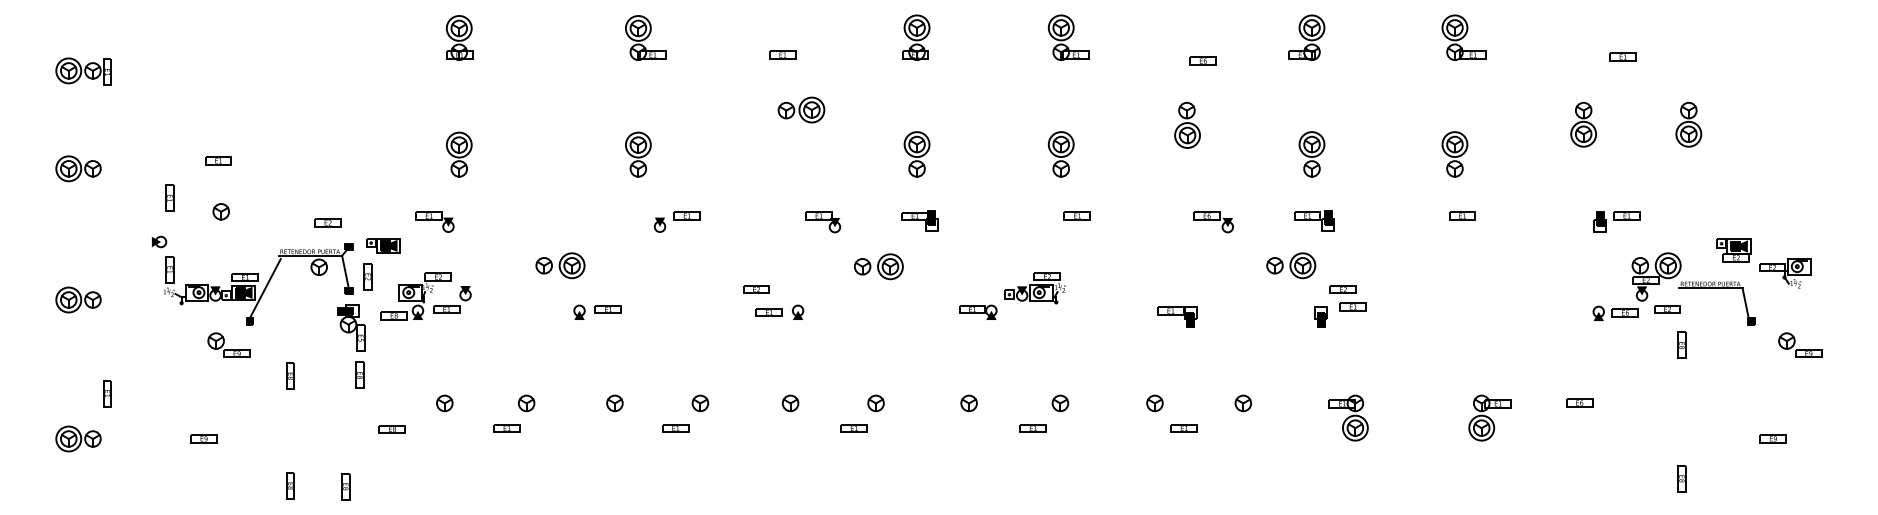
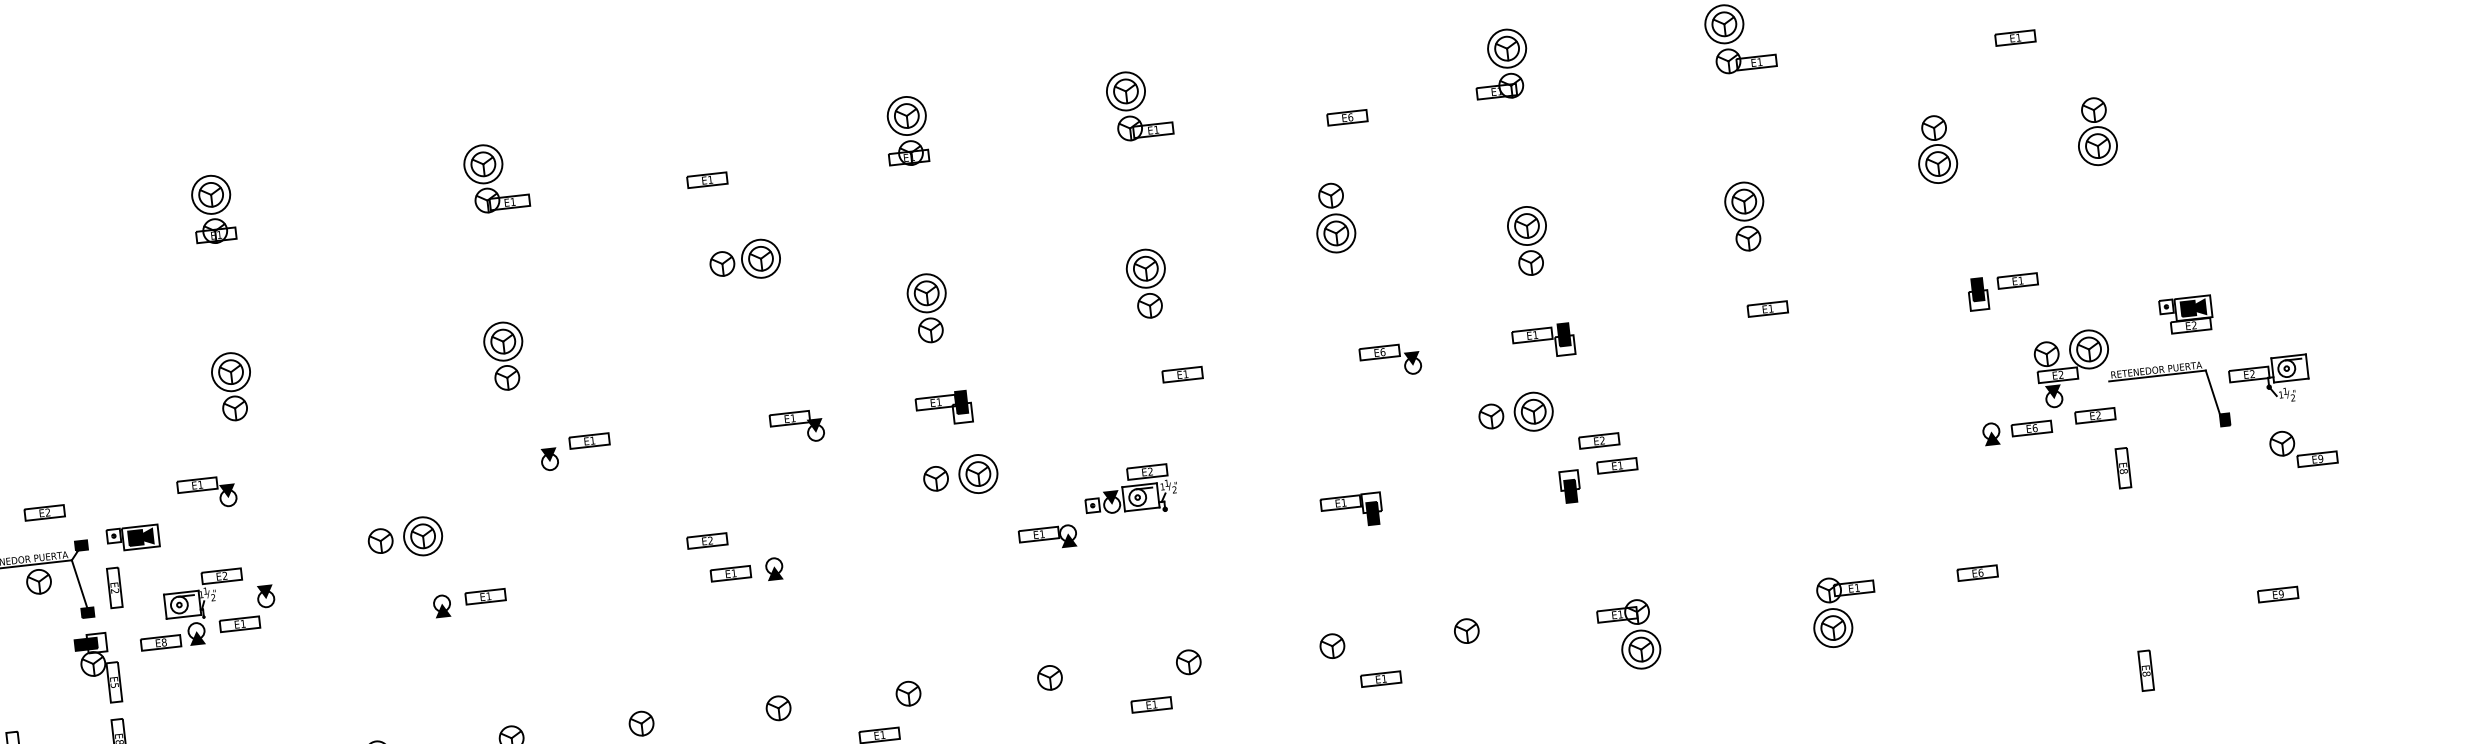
part: (1622, 56) -> (2014, 37), moved
part: (878, 266) -> (960, 475), moved
part: (1785, 273) -> (2270, 381), moved

